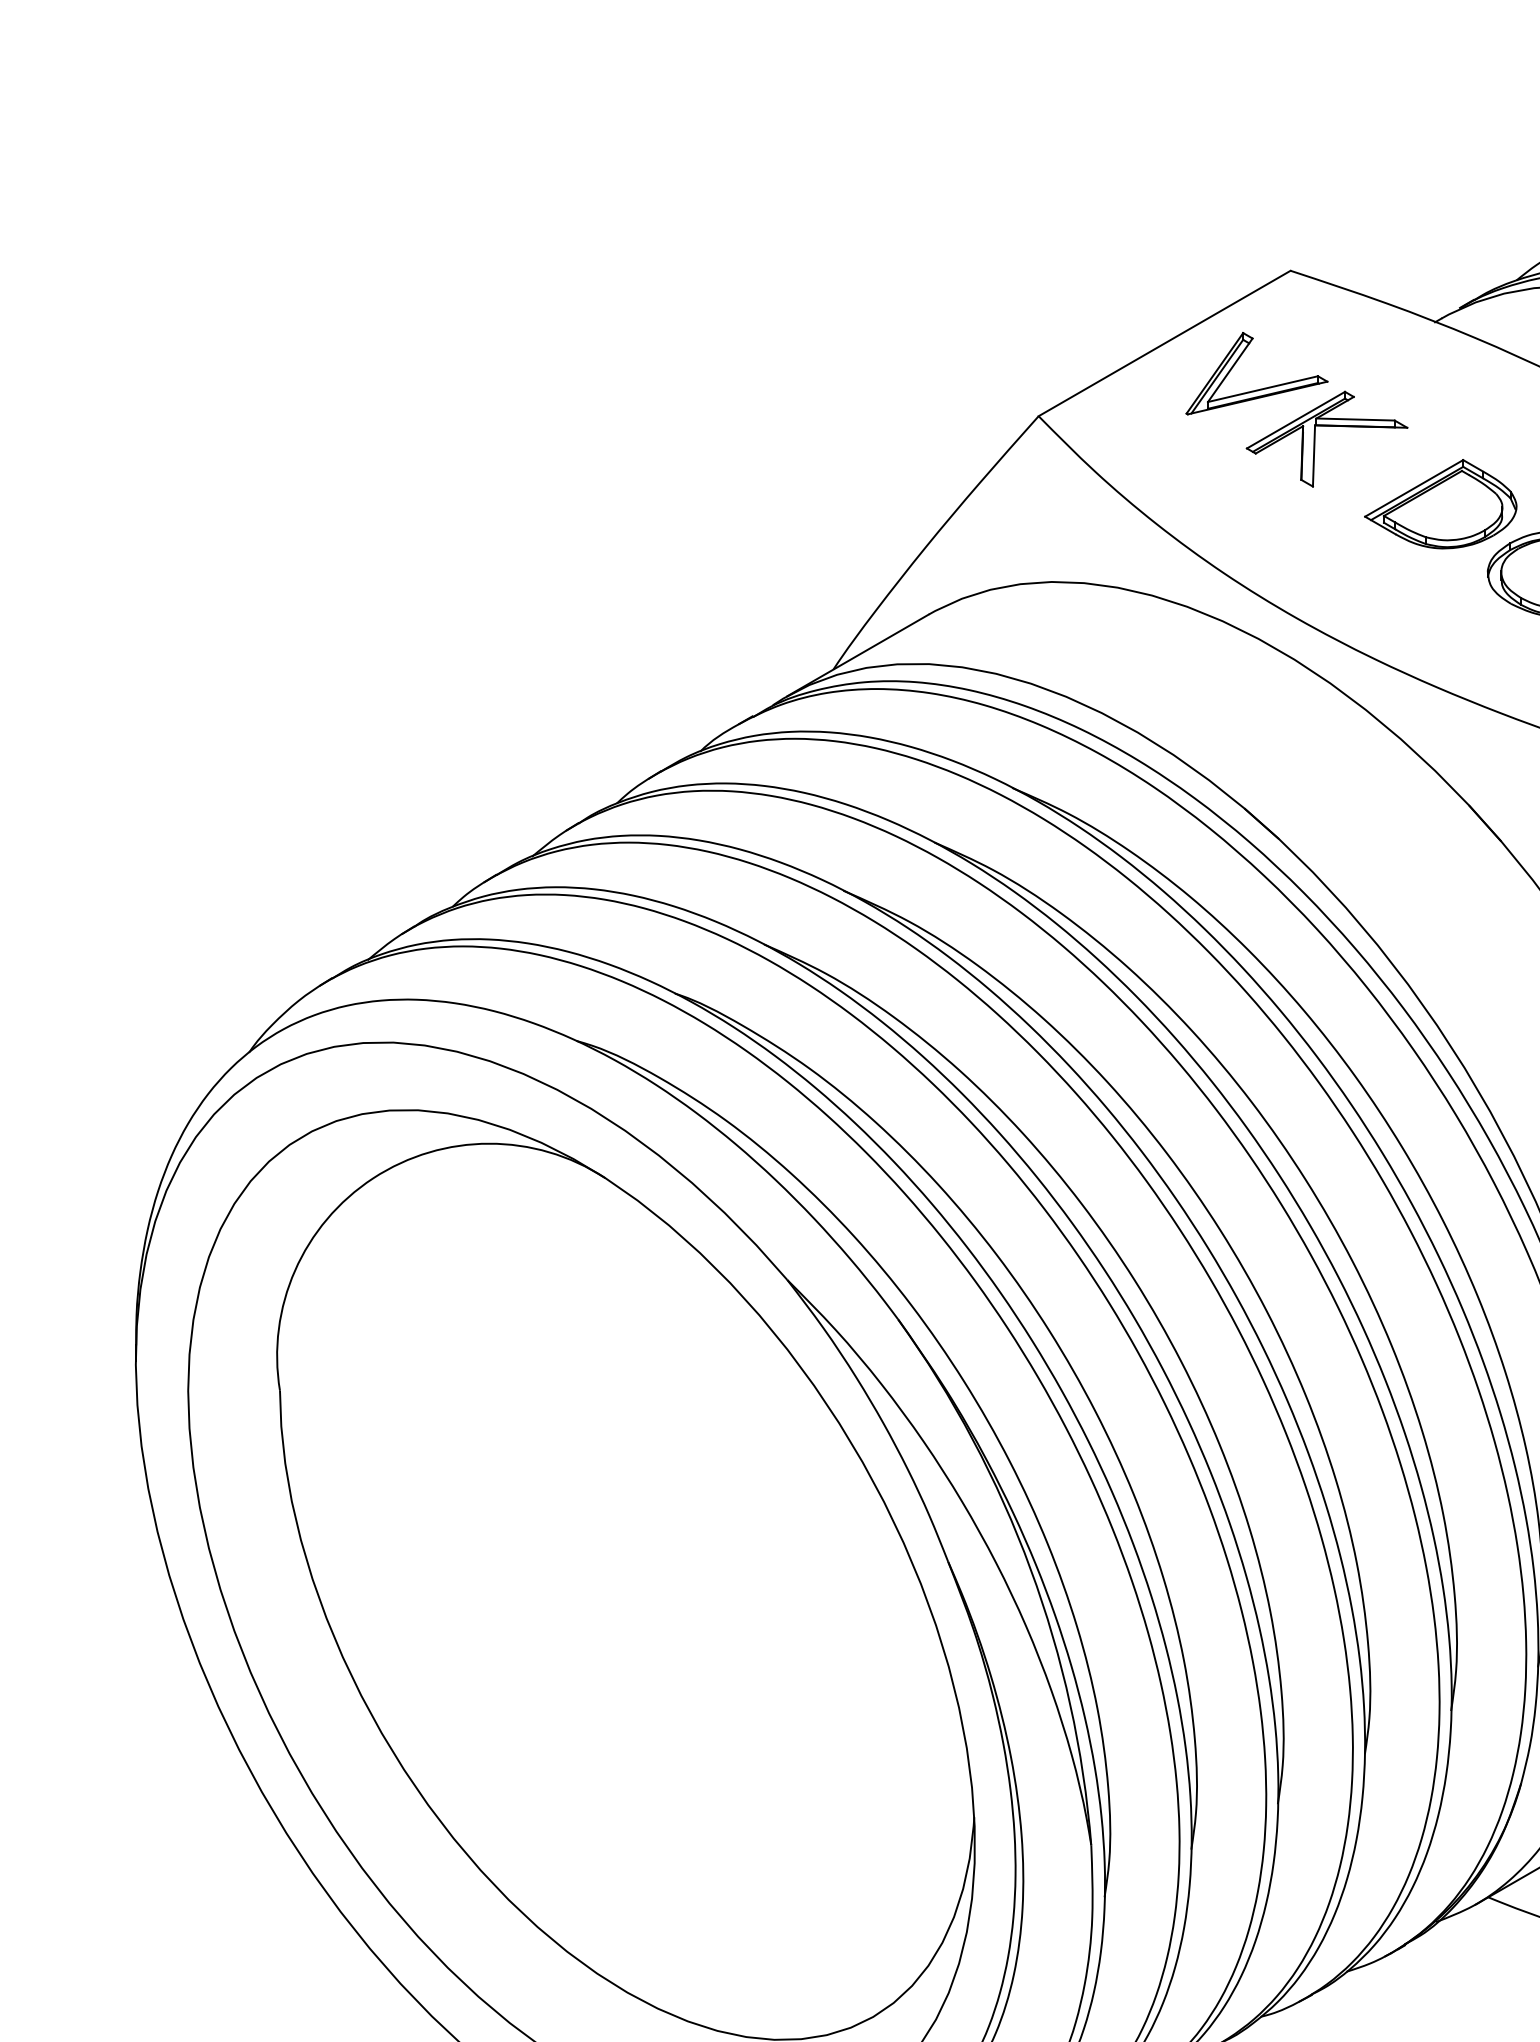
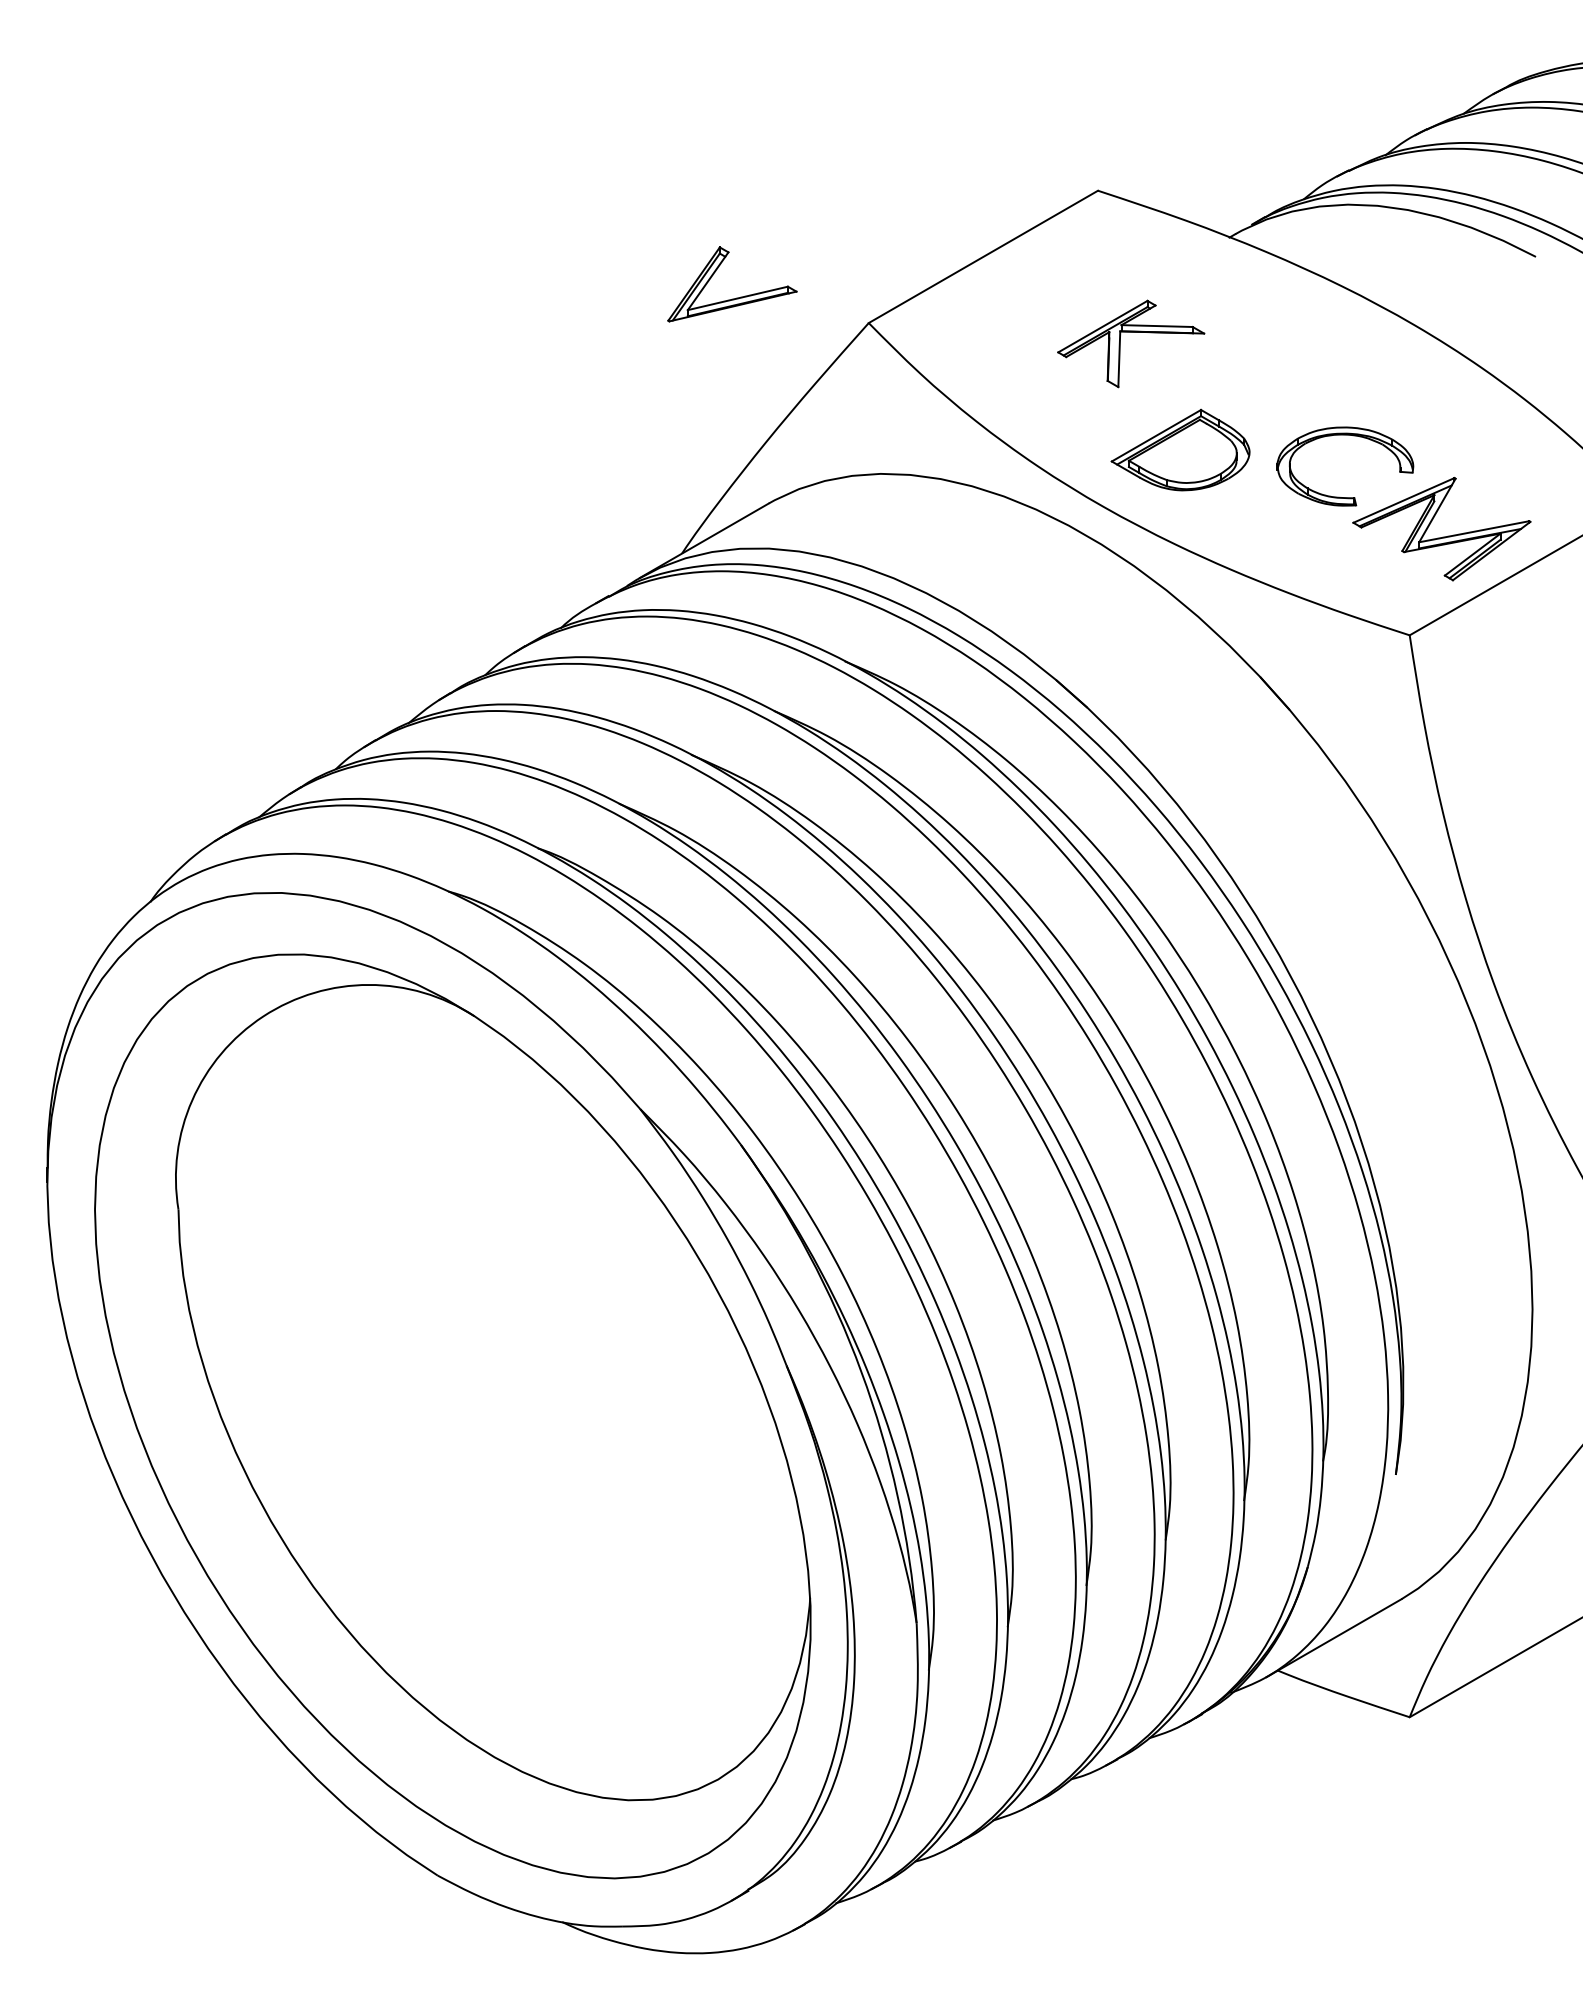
part: (1261, 388) -> (736, 297), moved
part: (1440, 503) -> (1180, 449), moved

